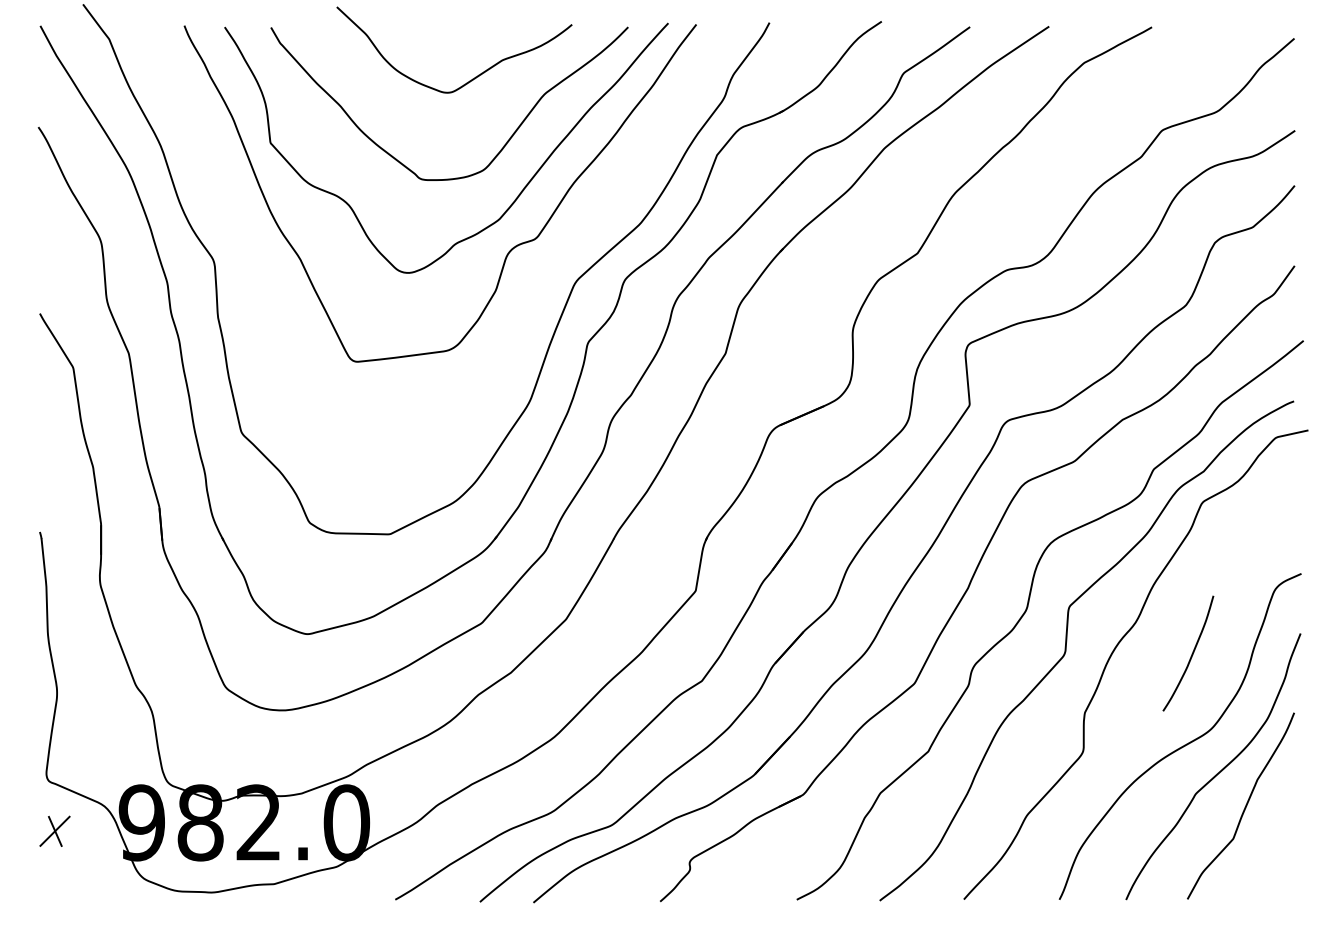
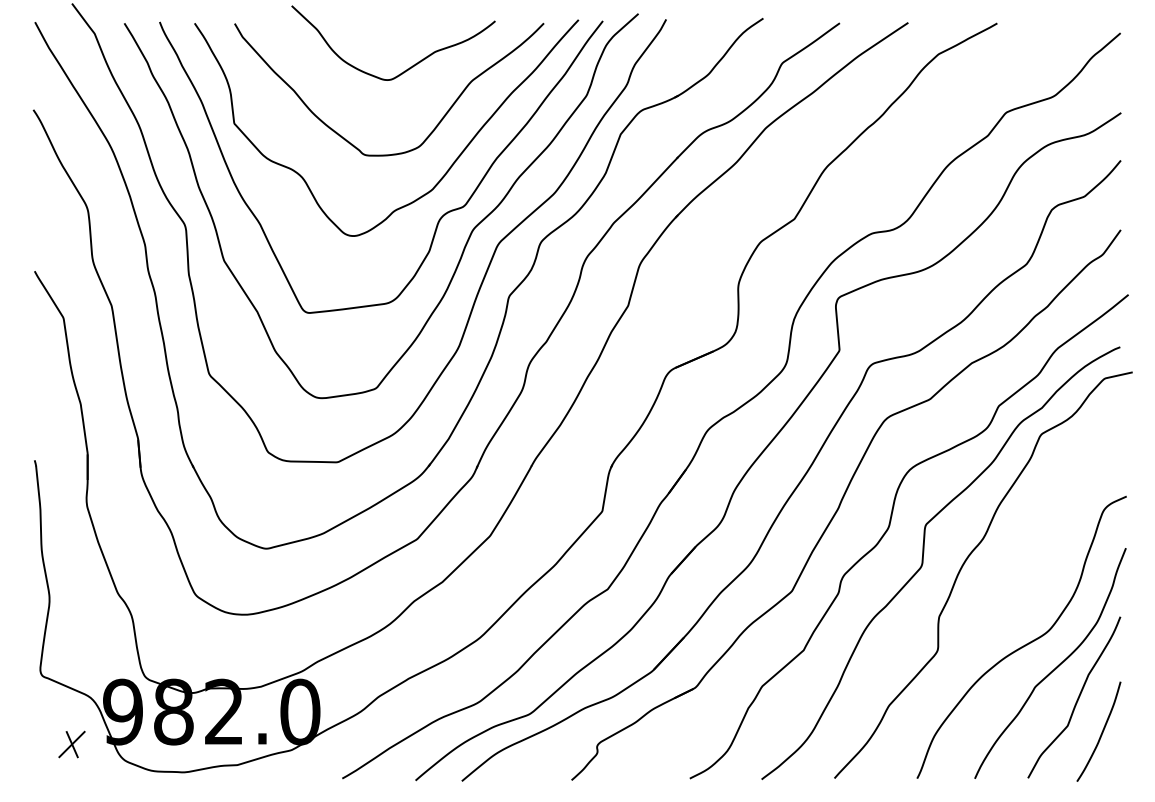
curve: (539, 277) -> (467, 239), added
curve: (1191, 653) -> (1101, 731), moved
part: (54, 830) -> (71, 743), moved

